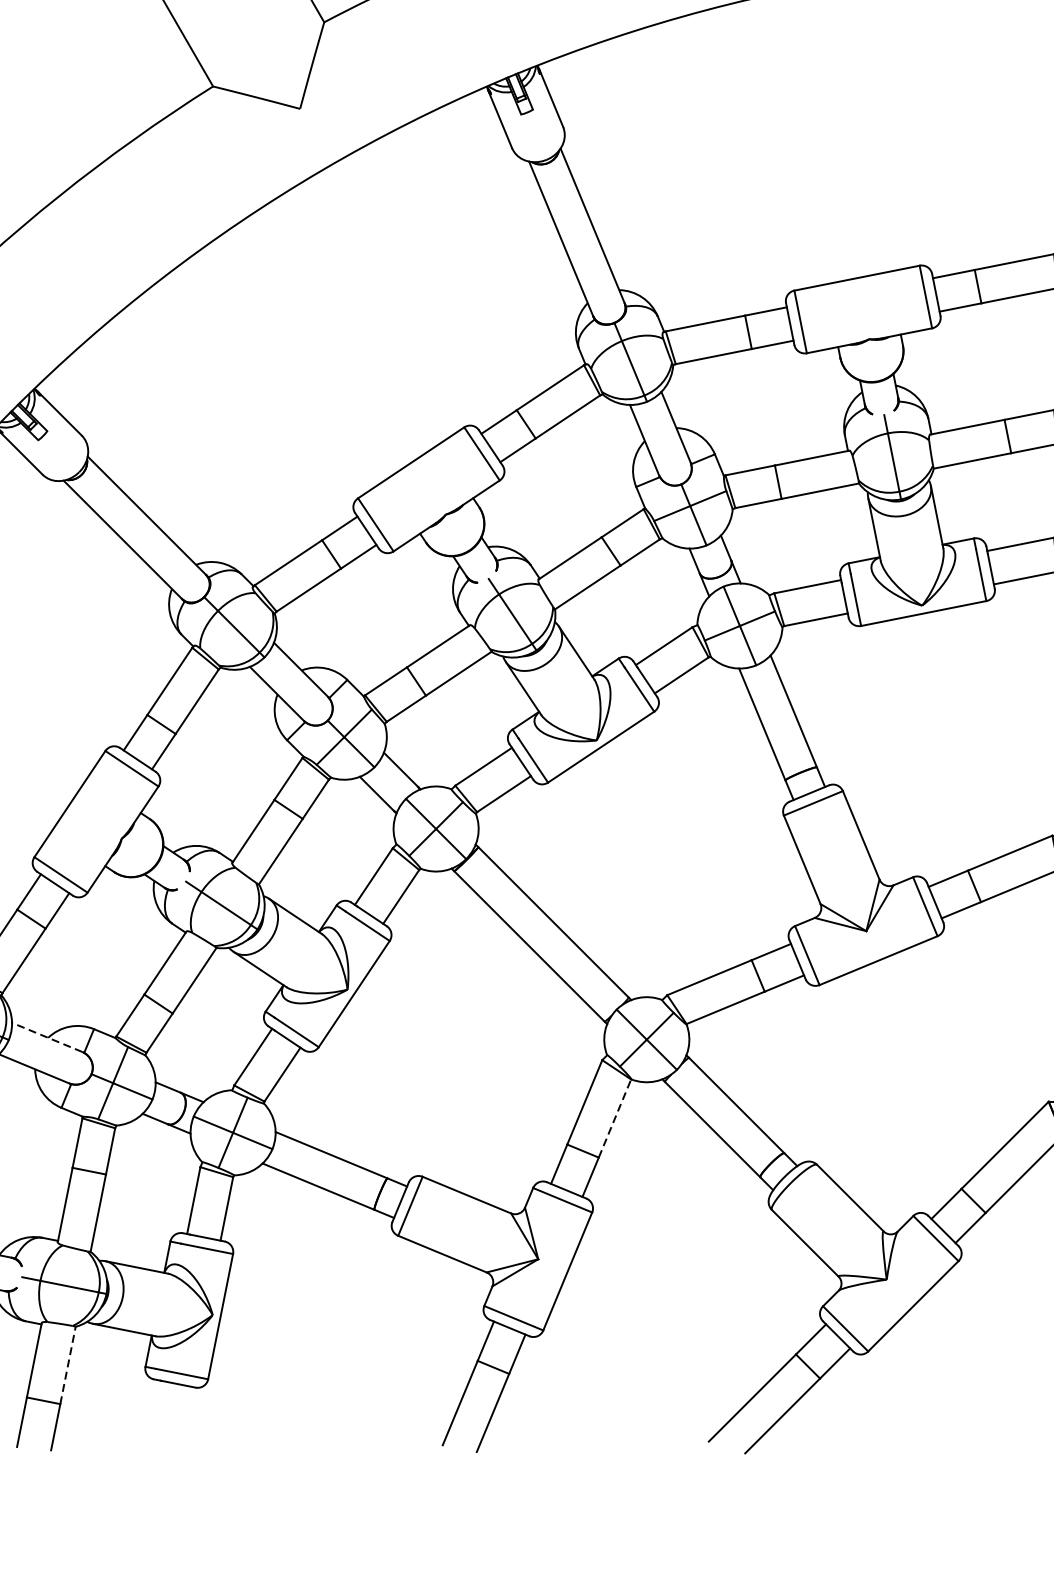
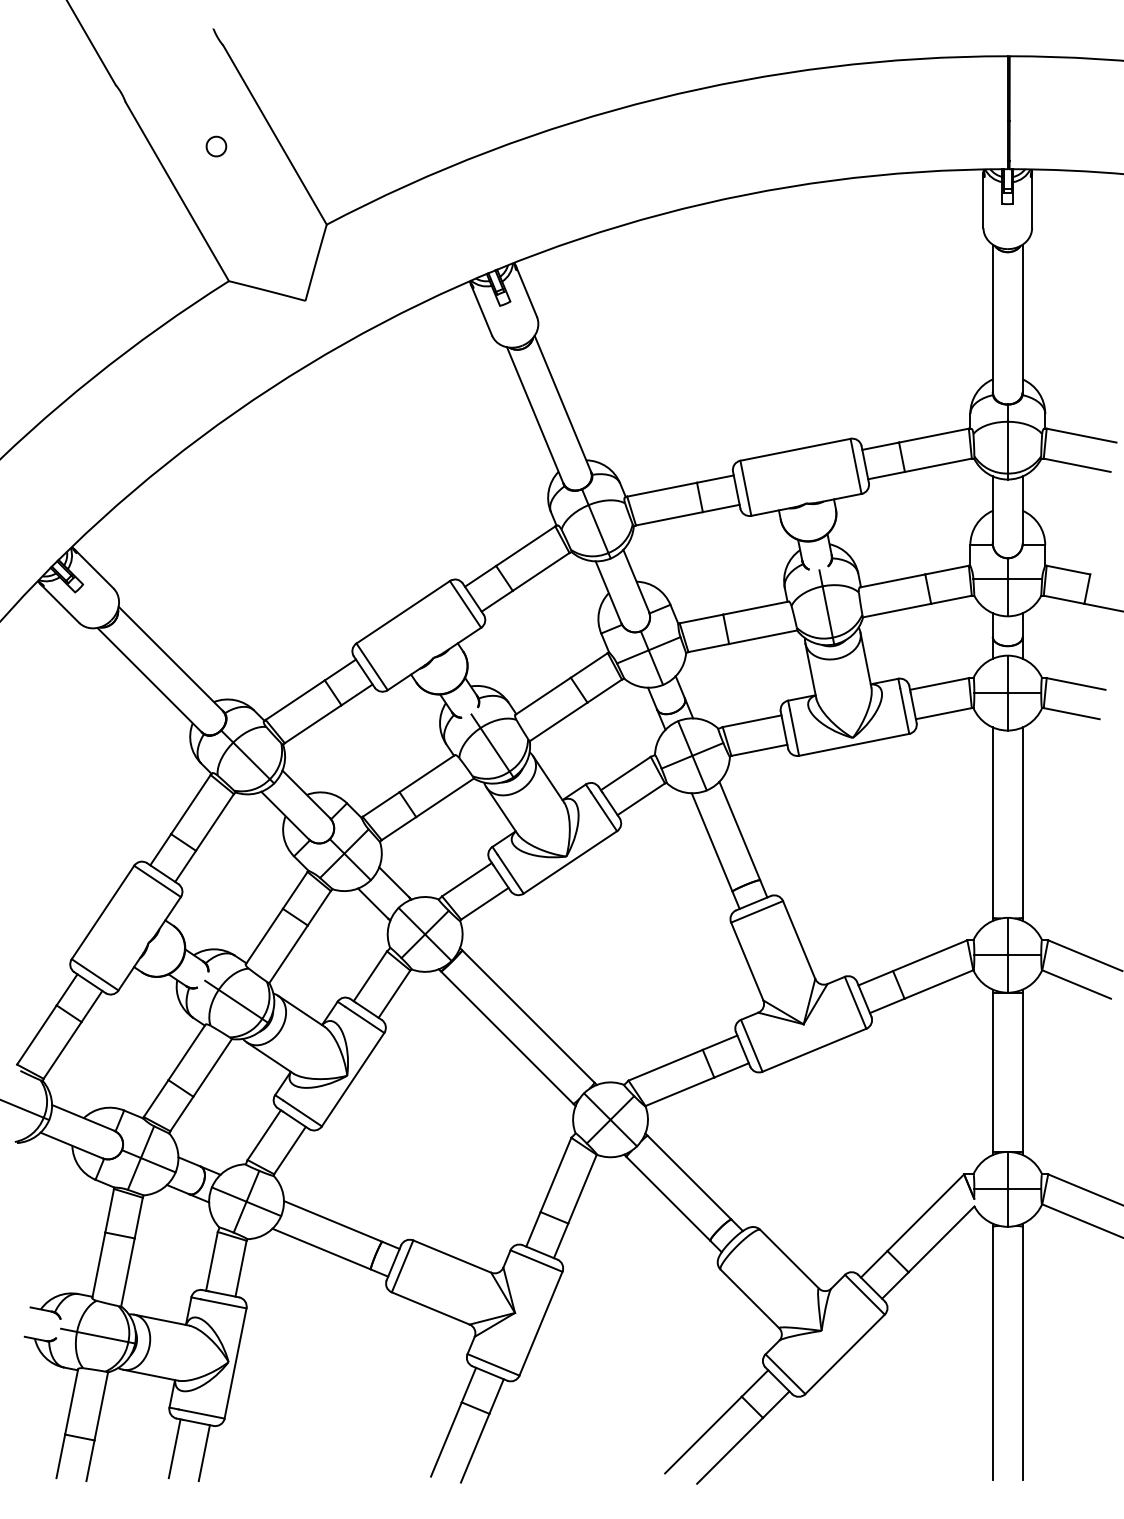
line: (46, 1037) -> (82, 1117), dashed -> solid
line: (614, 1117) -> (582, 1188), dashed -> solid
line: (68, 1365) -> (101, 1406), dashed -> solid
line: (151, 1413) -> (174, 1448), added
line: (184, 1418) -> (203, 1453), added

